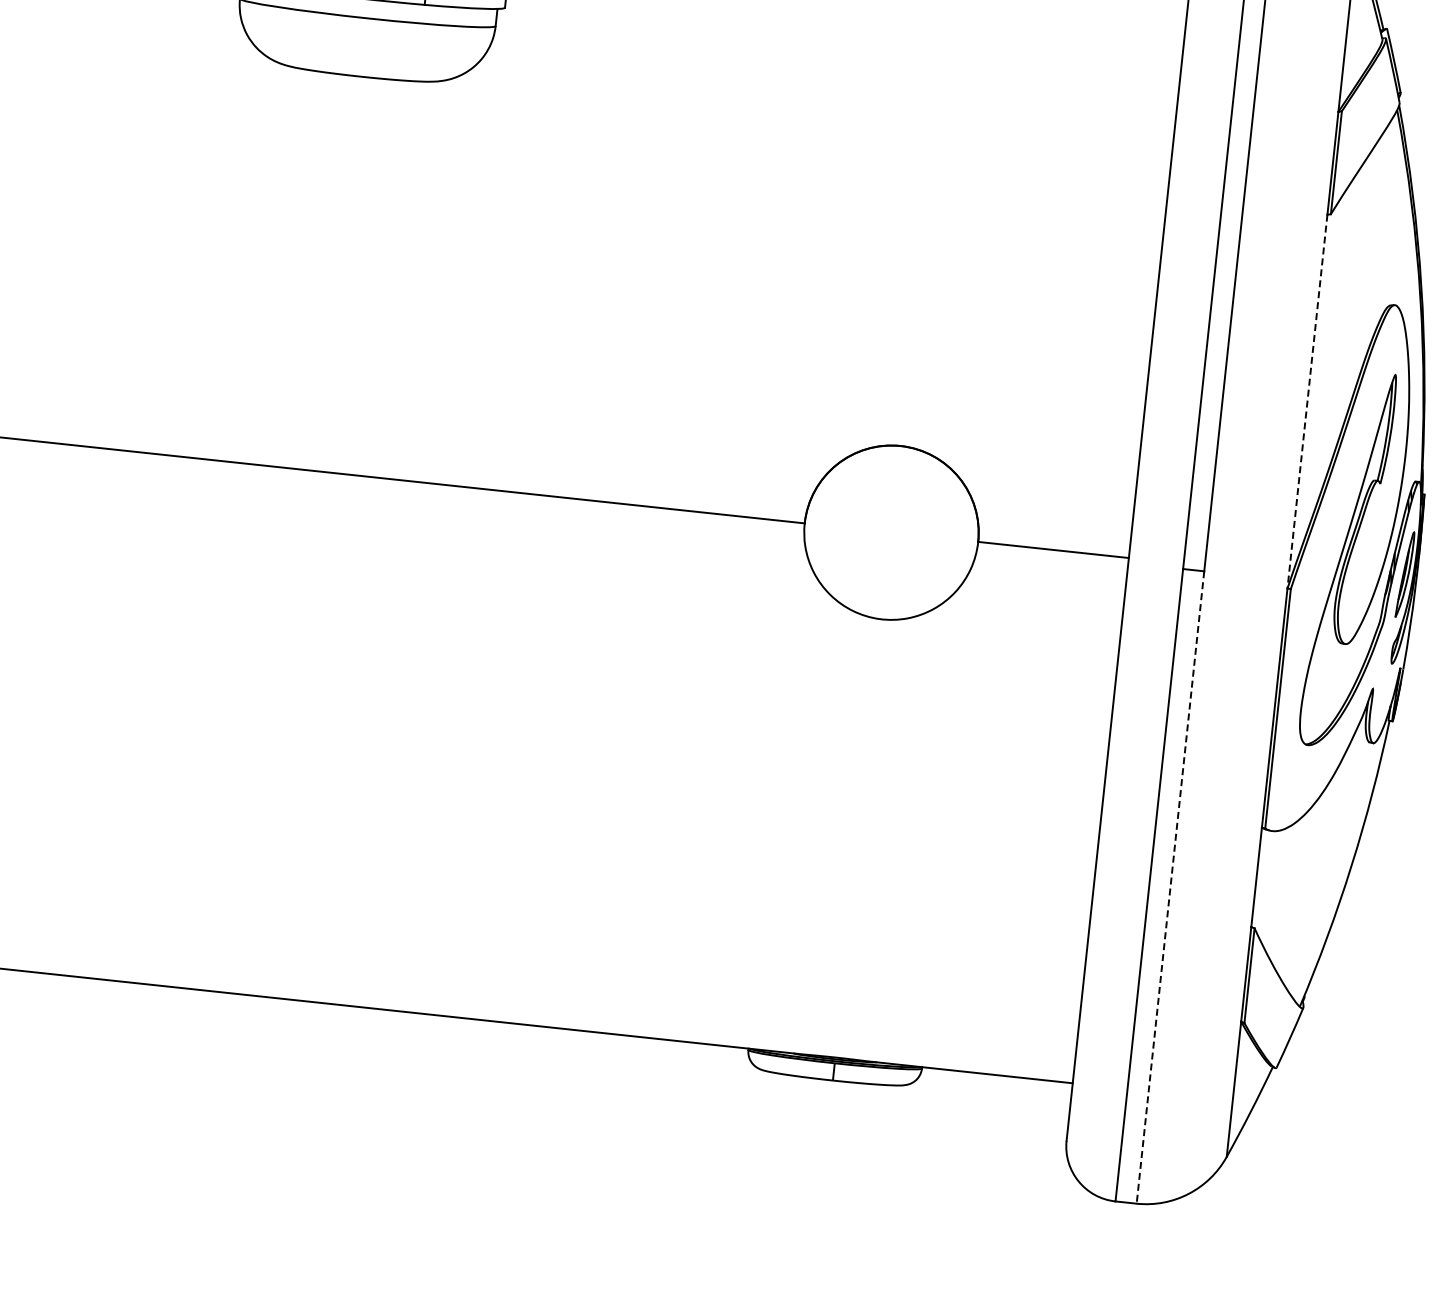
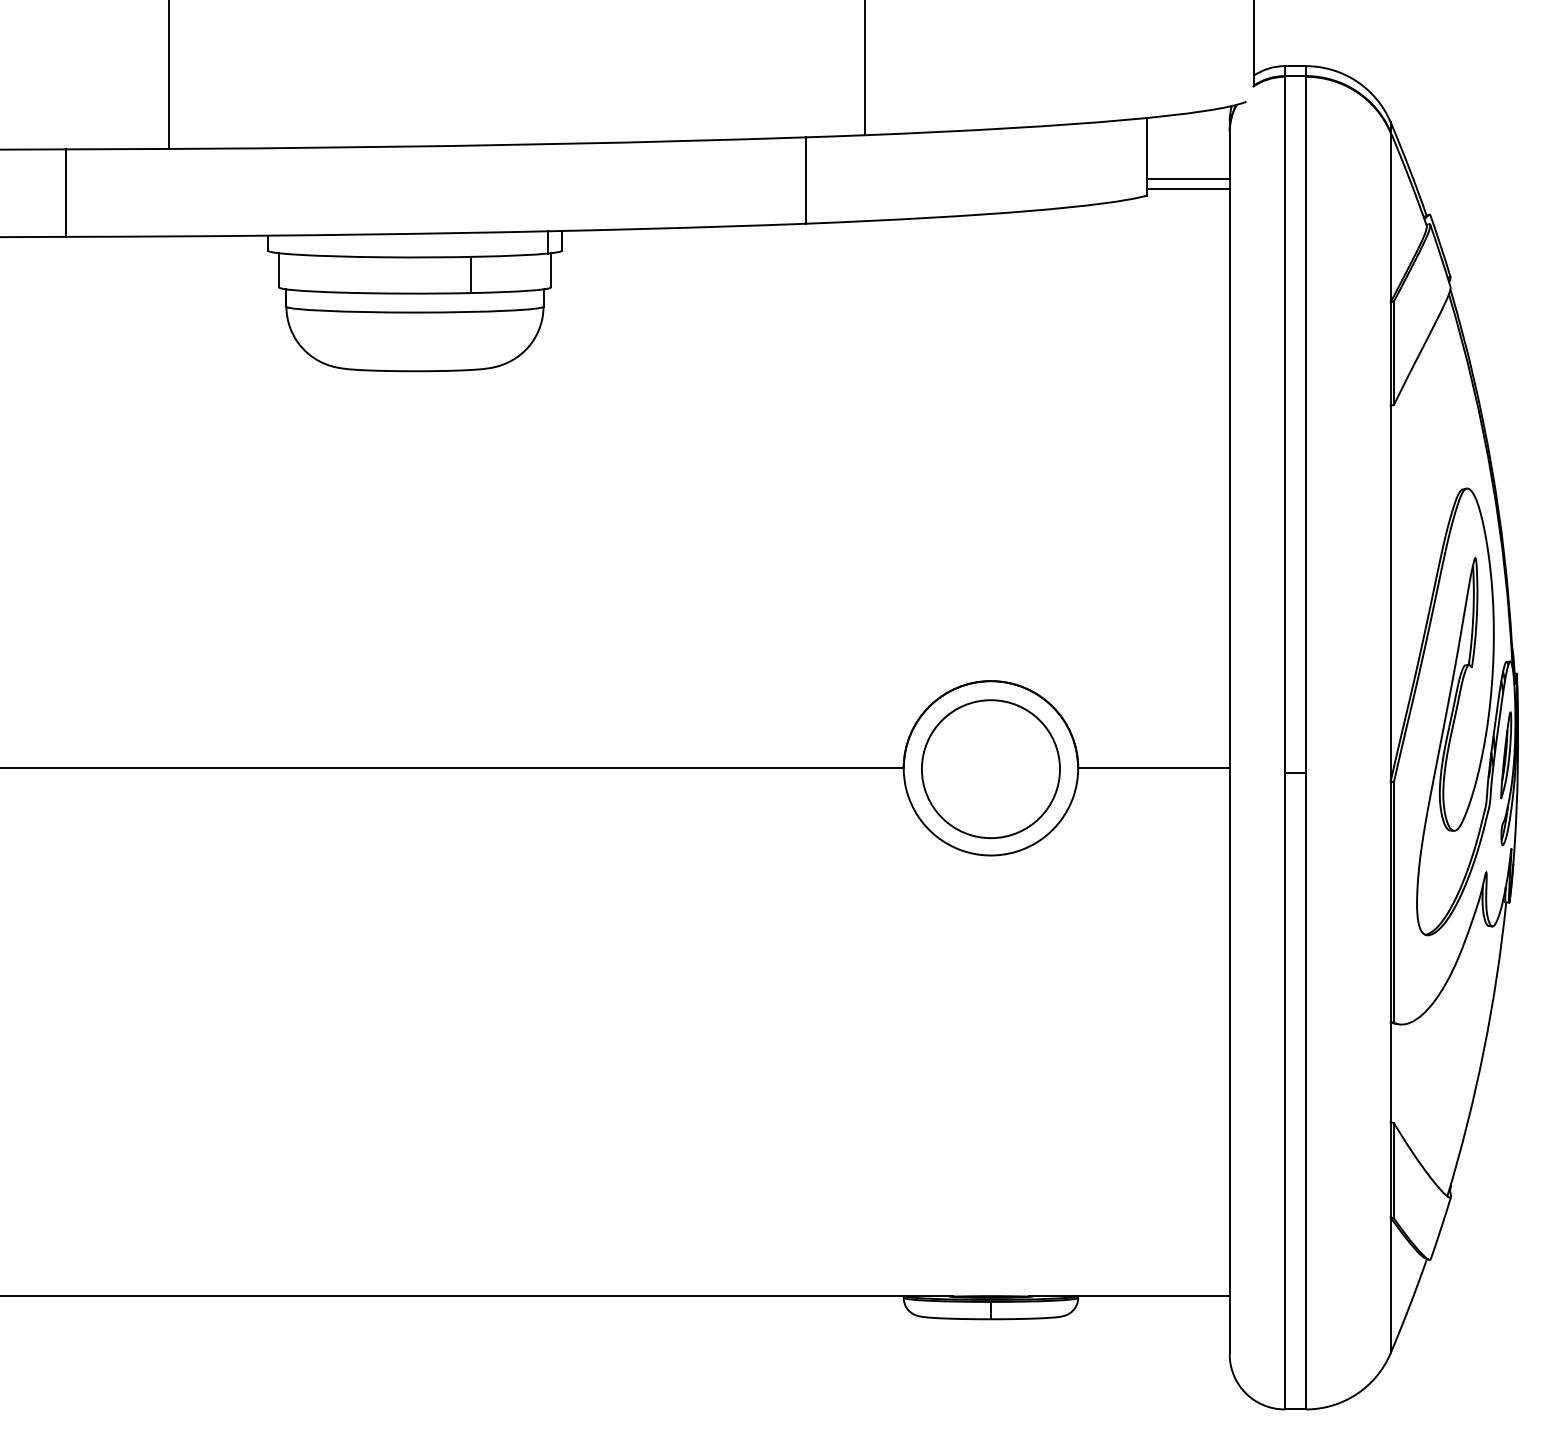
line: (1307, 402) -> (1390, 594), dashed -> solid
part: (890, 533) -> (990, 769), added
line: (1170, 887) -> (1306, 1091), dashed -> solid

